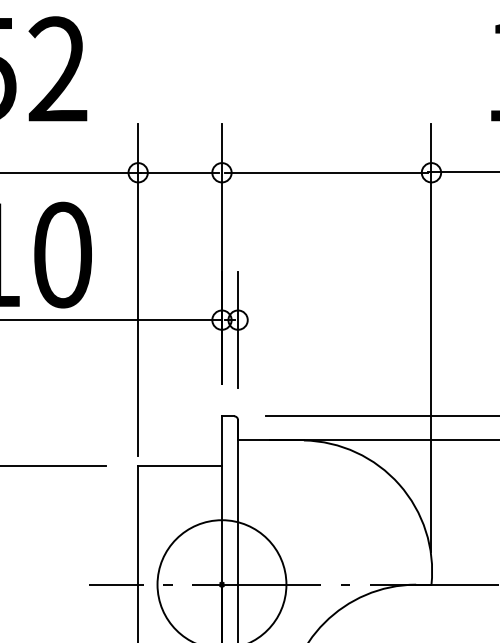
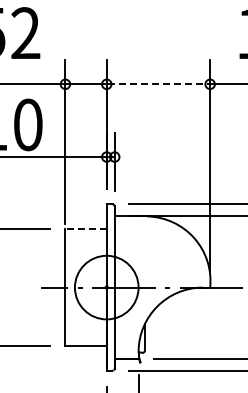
line: (326, 173) -> (158, 84), solid -> dashed
line: (180, 466) -> (86, 229), solid -> dashed

